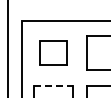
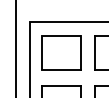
part: (53, 52) -> (61, 52), size x1.43
line: (53, 85) -> (61, 85), dashed -> solid

